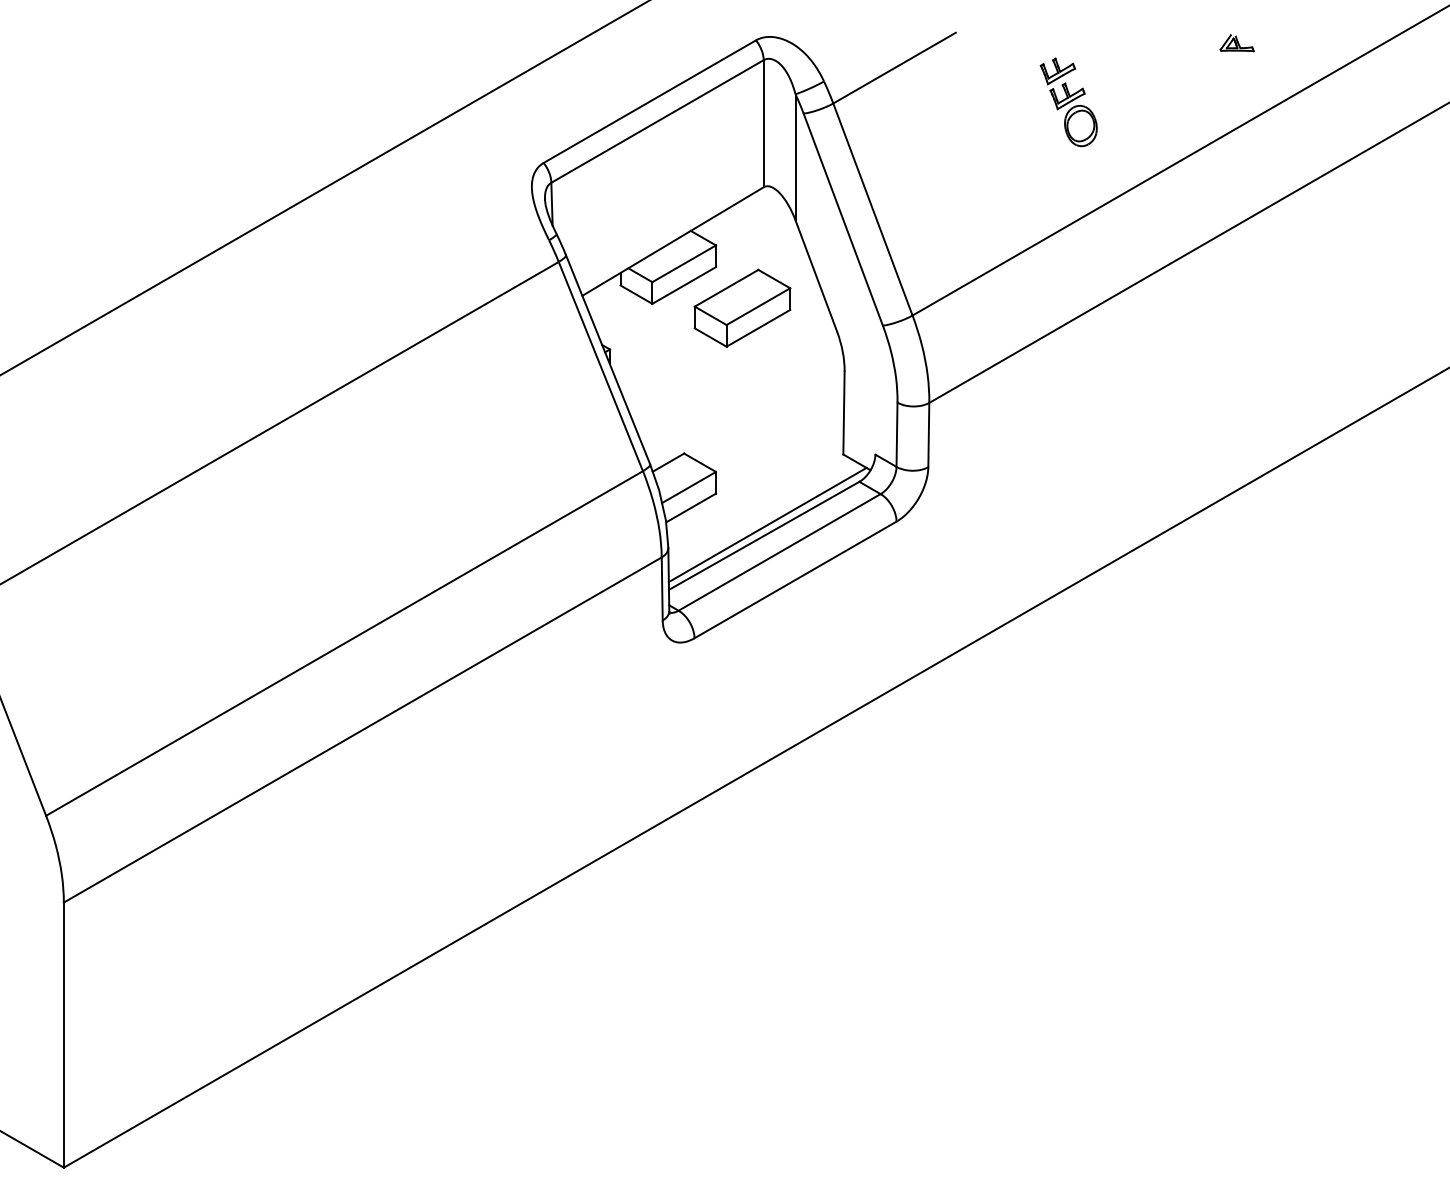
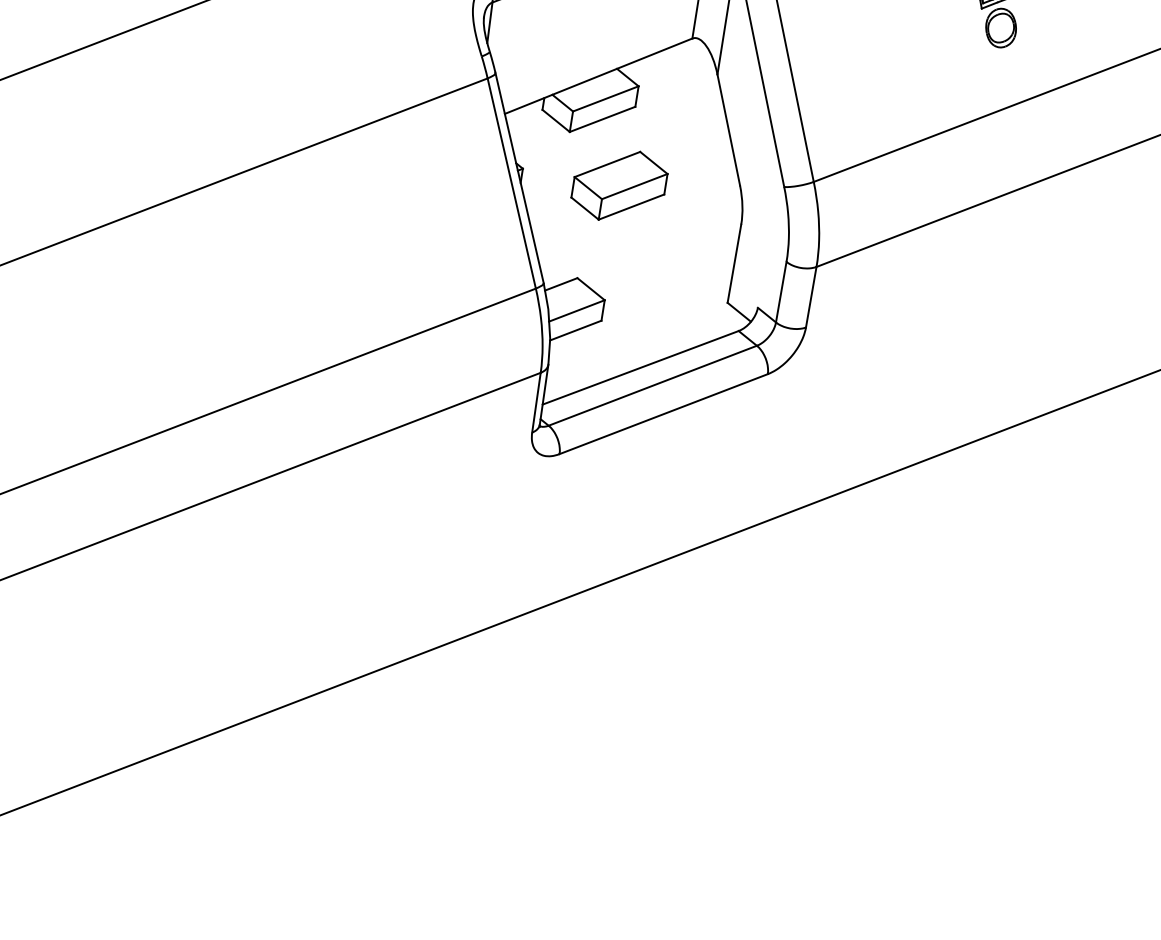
part: (742, 307) -> (619, 185), moved
line: (767, 524) -> (645, 357), removed

